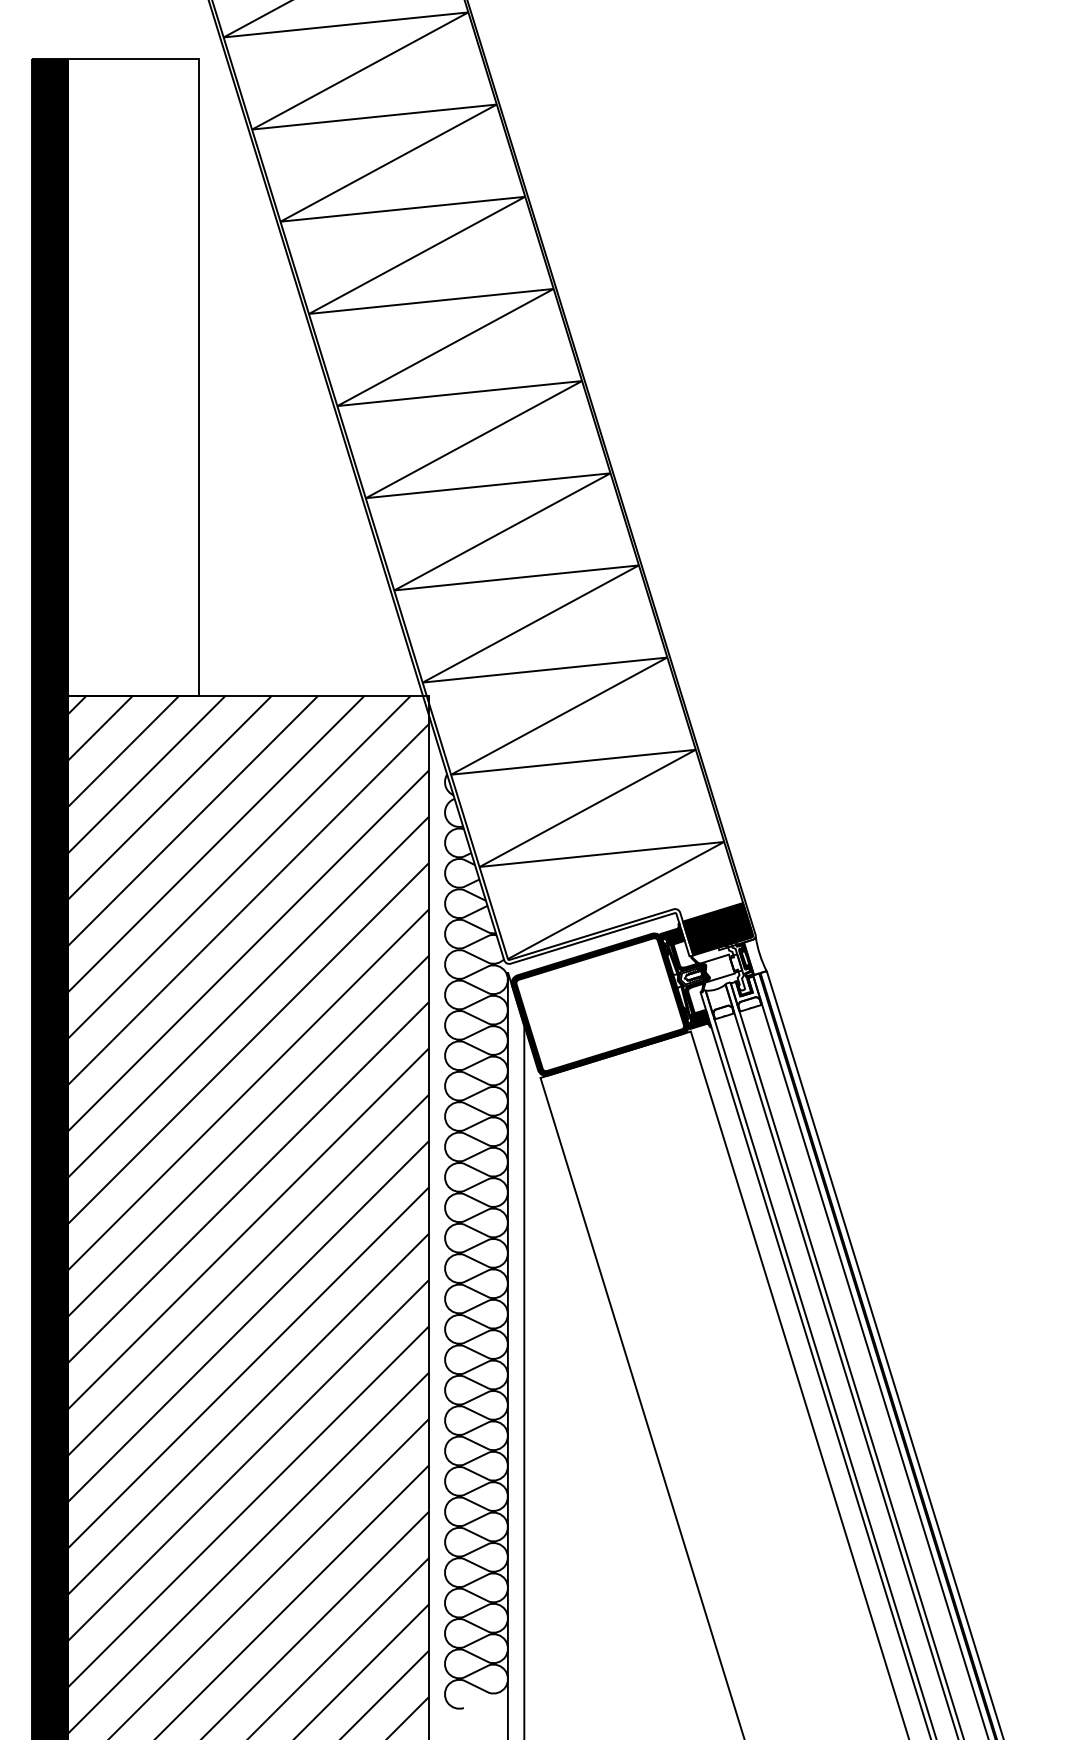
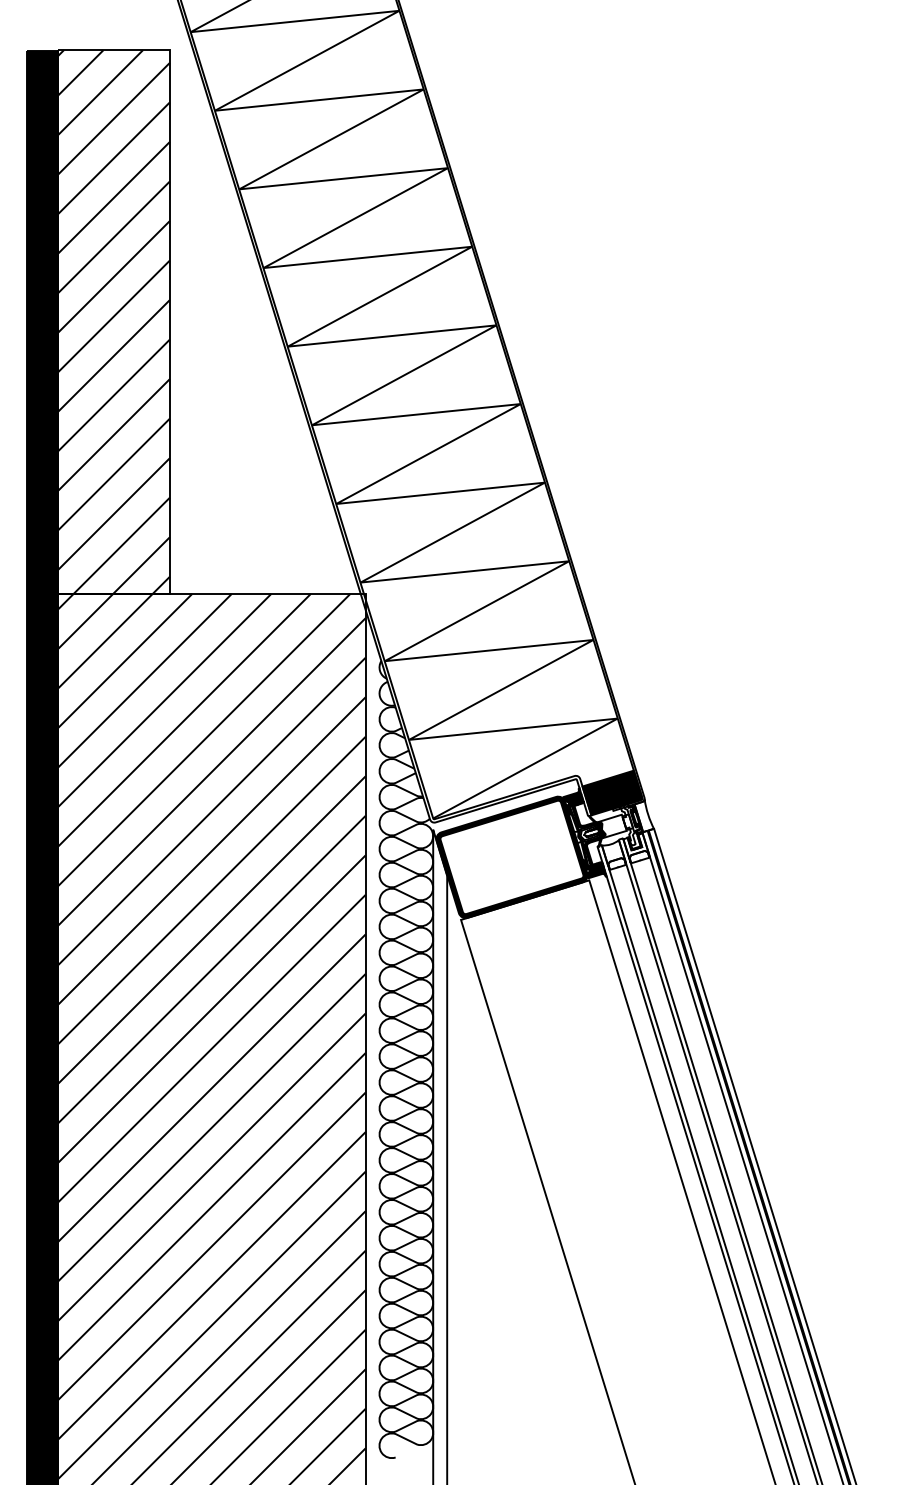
hatch: (133, 376) -> (113, 321), added

